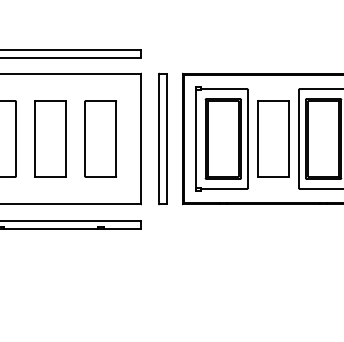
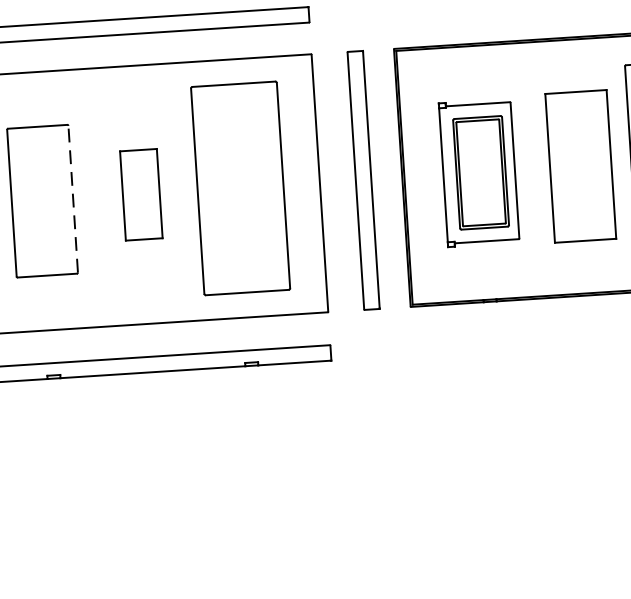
line: (16, 138) -> (74, 198), solid -> dashed
part: (50, 138) -> (141, 193), size x0.6
part: (100, 138) -> (239, 187), size x1.4
part: (221, 138) -> (478, 172), size x0.7

